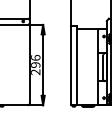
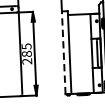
text: (35, 60) -> (26, 49), 296 -> 285
line: (71, 65) -> (64, 52), solid -> dashed

